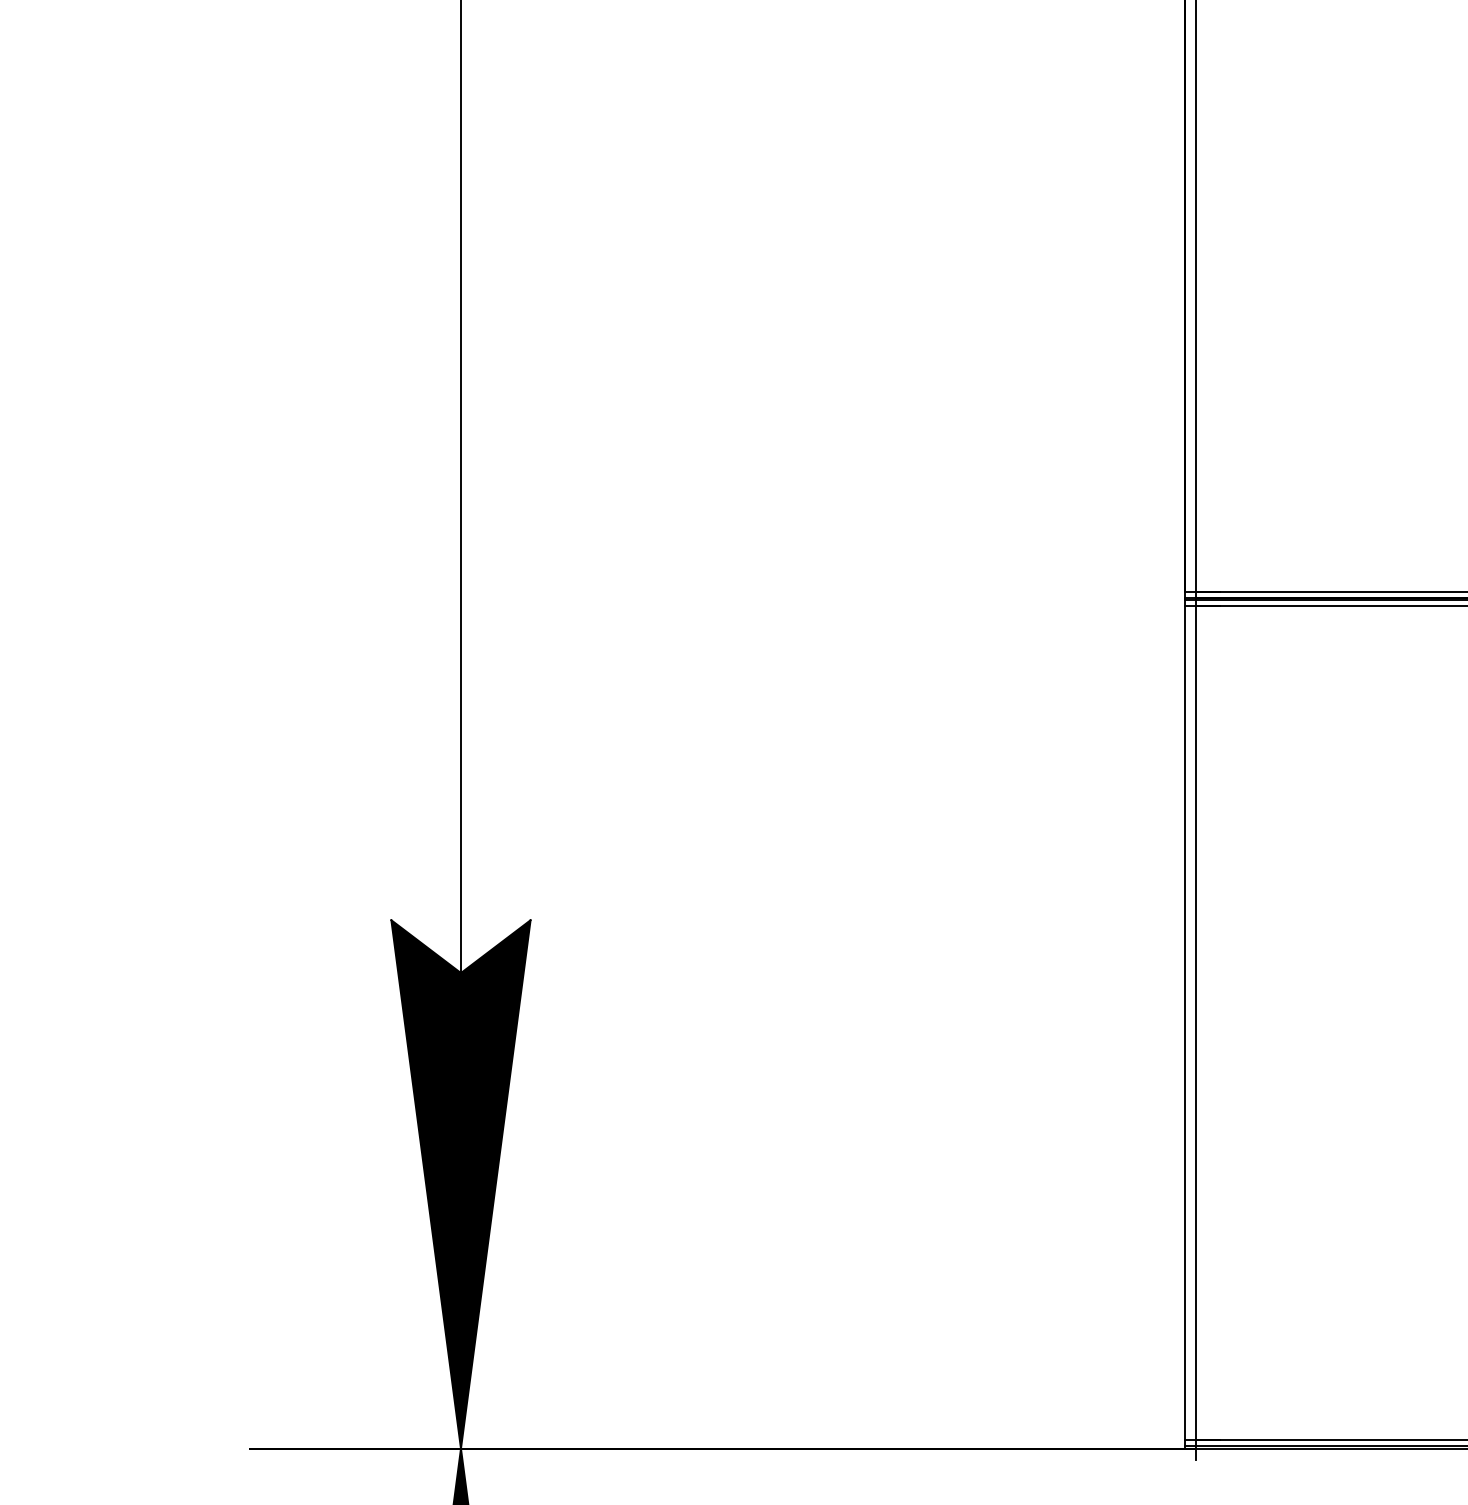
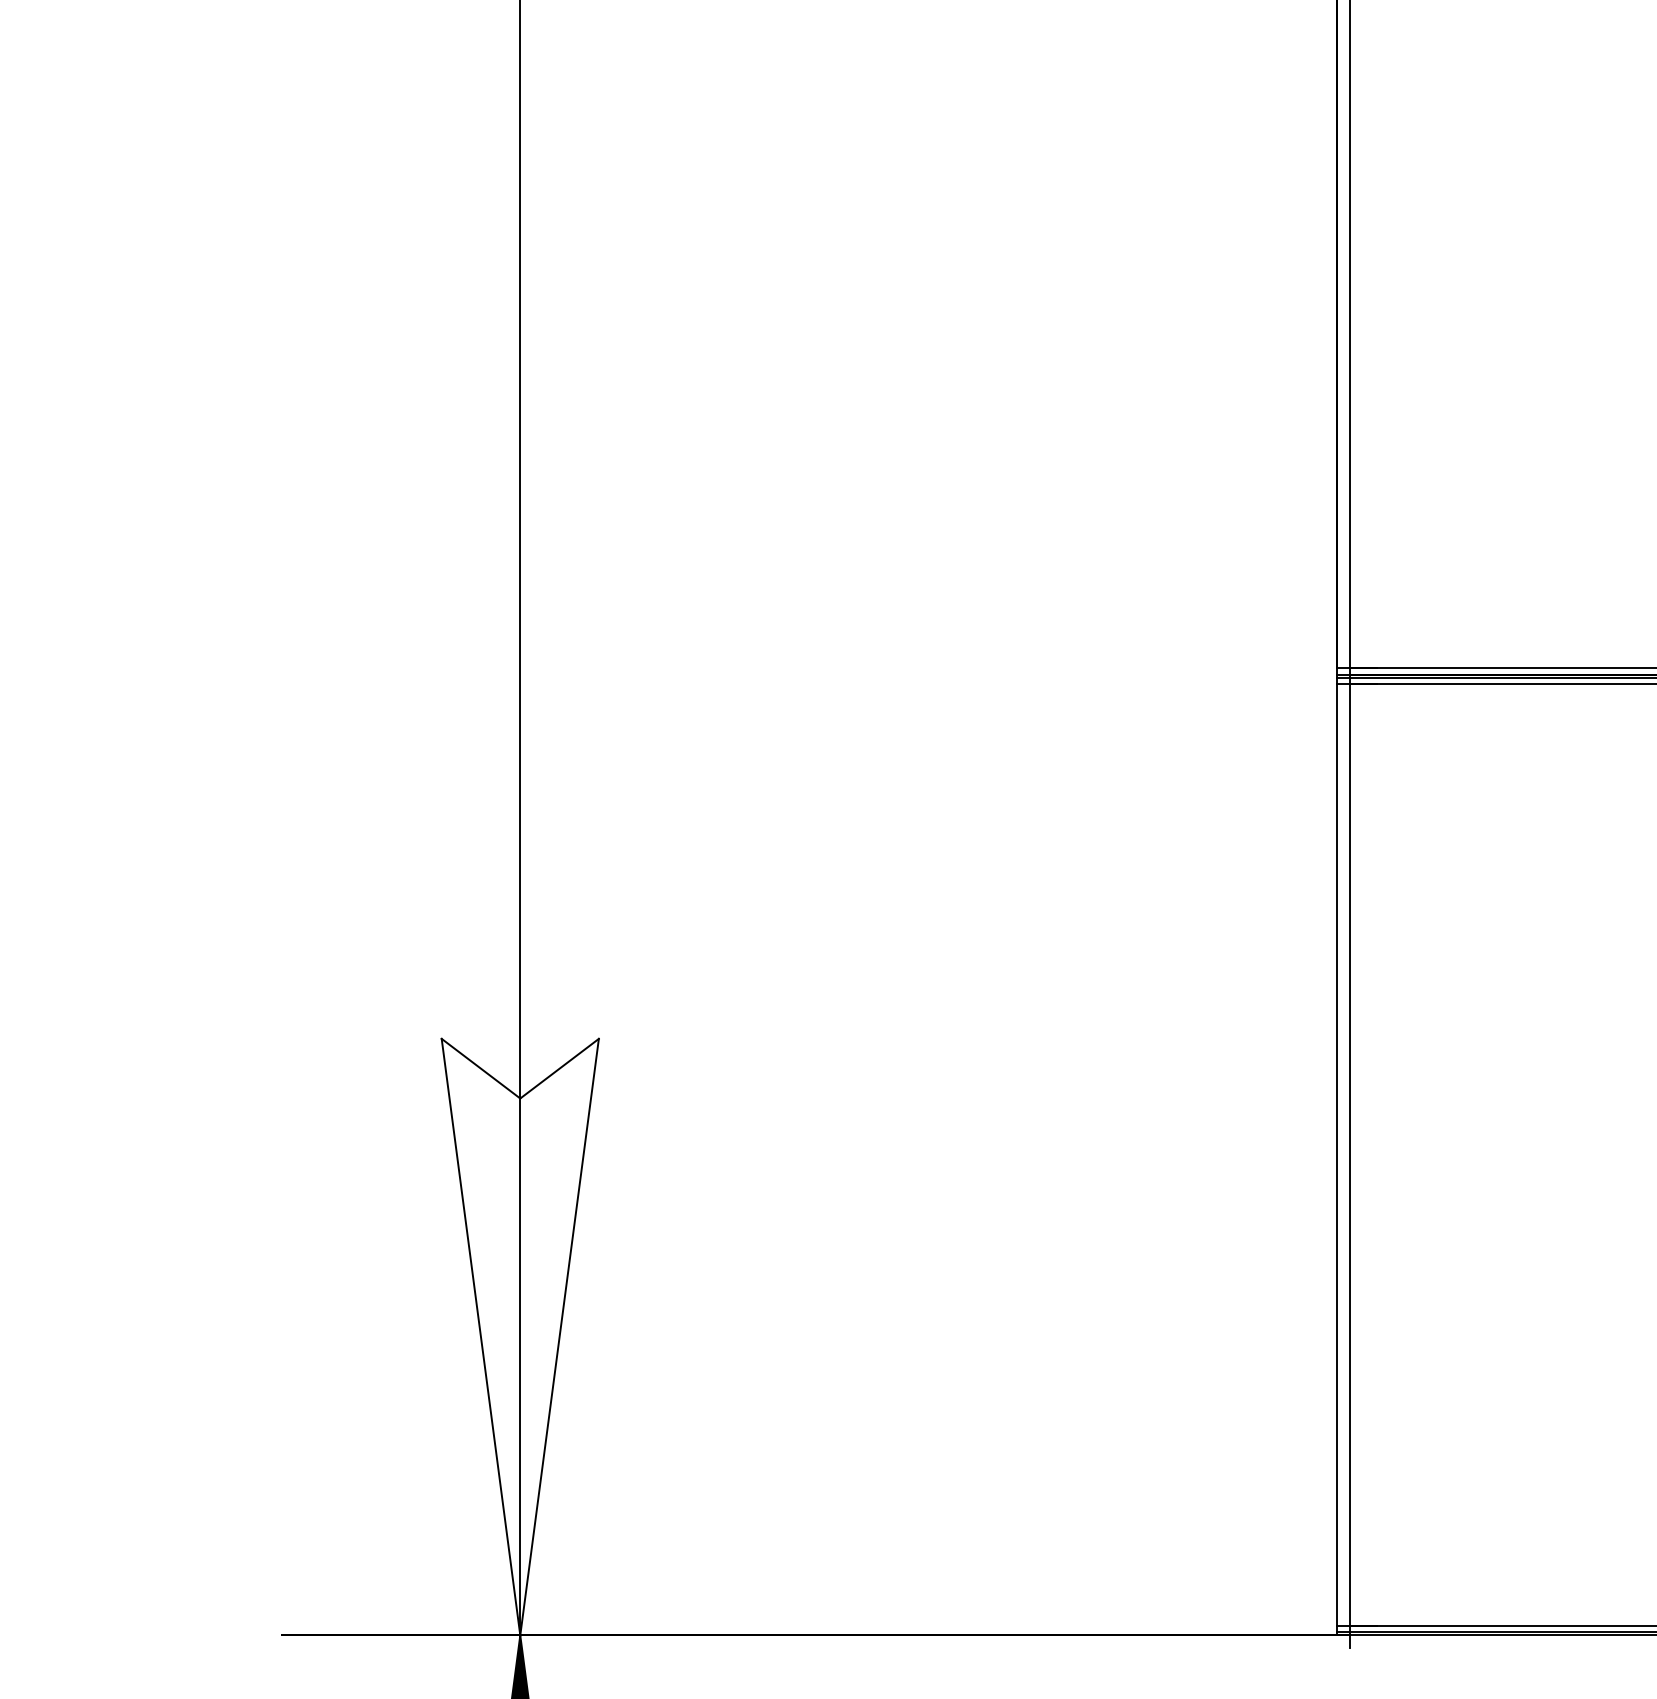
fill: (460, 1184) -> (519, 1337), removed

